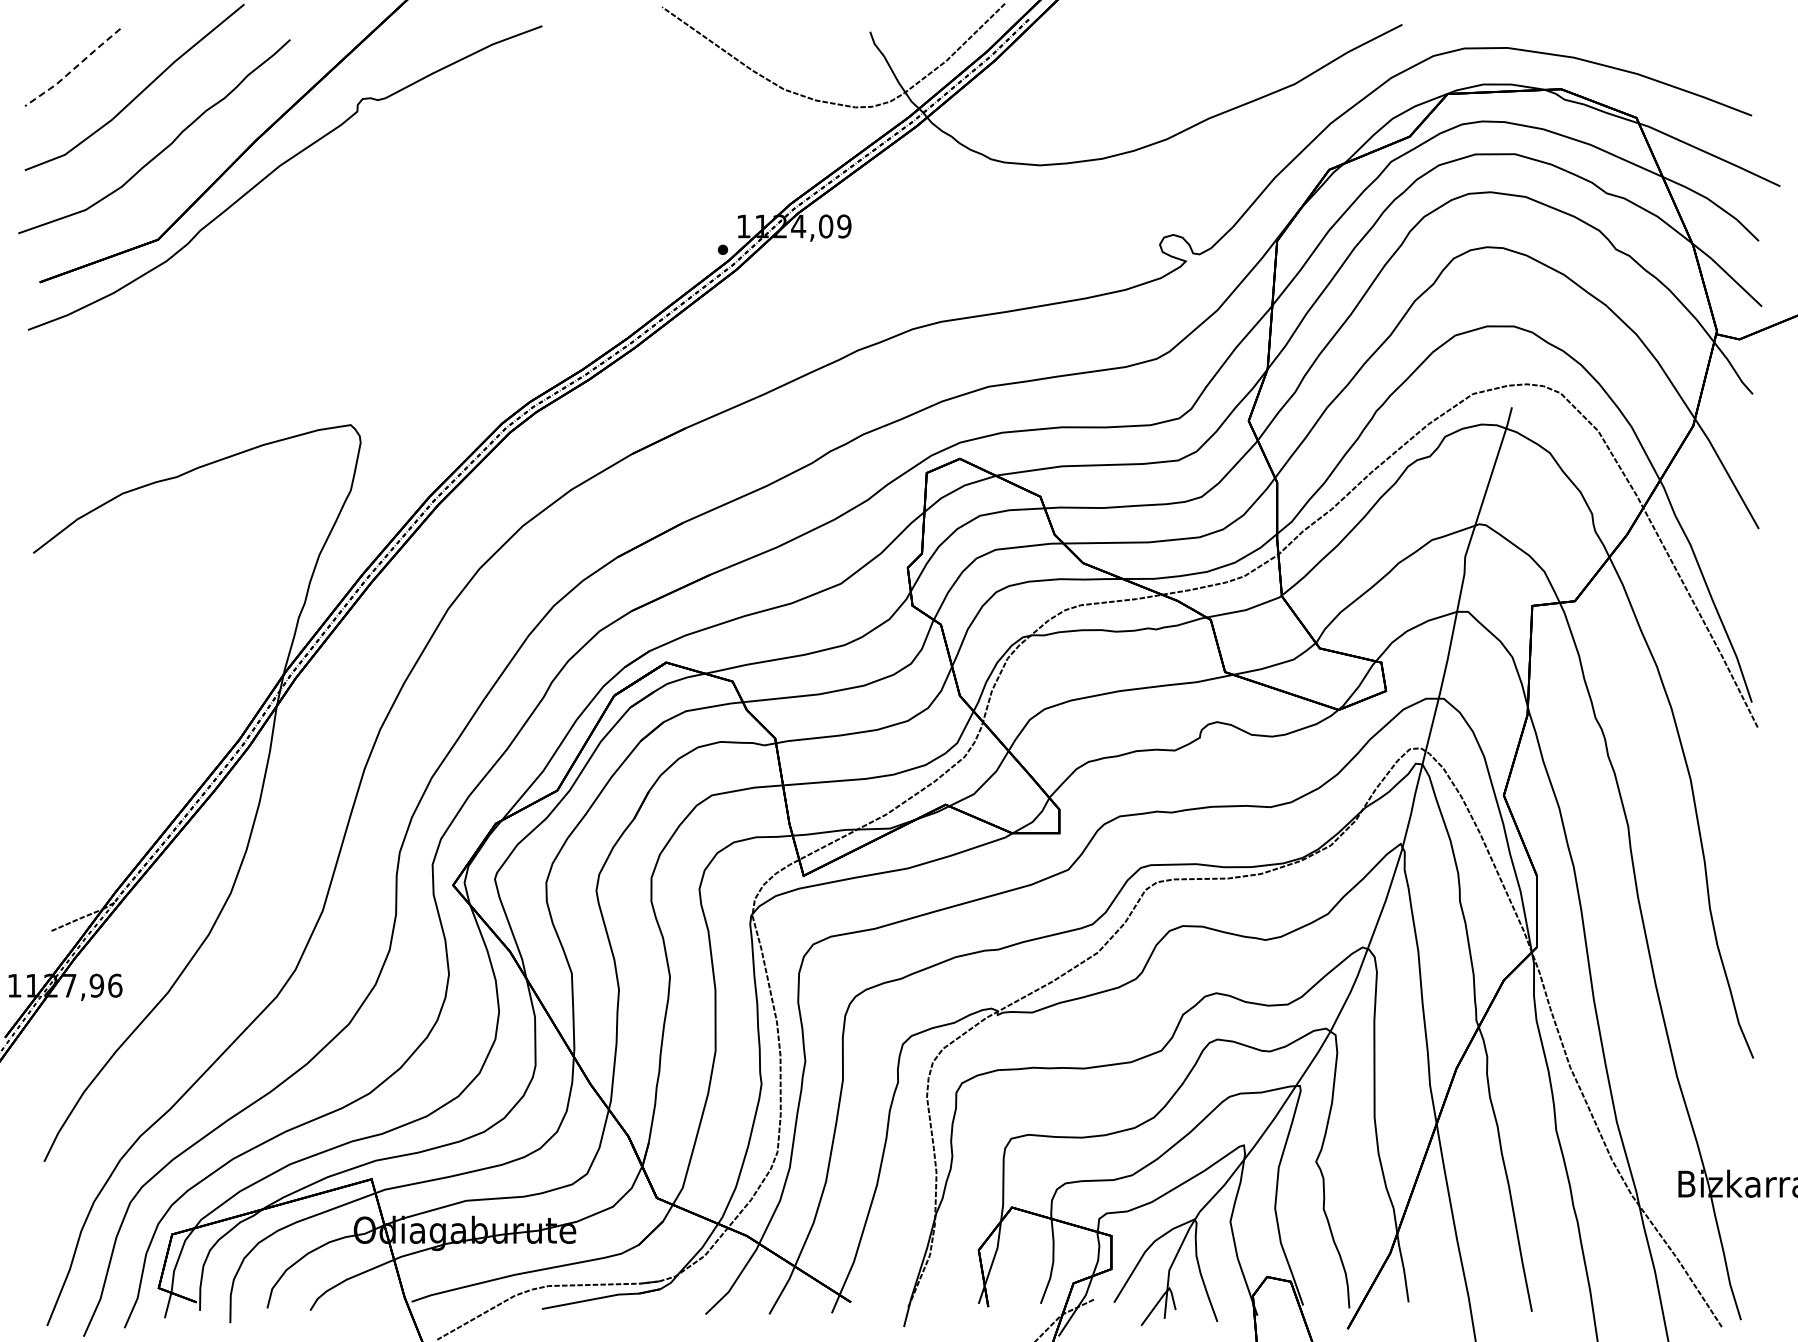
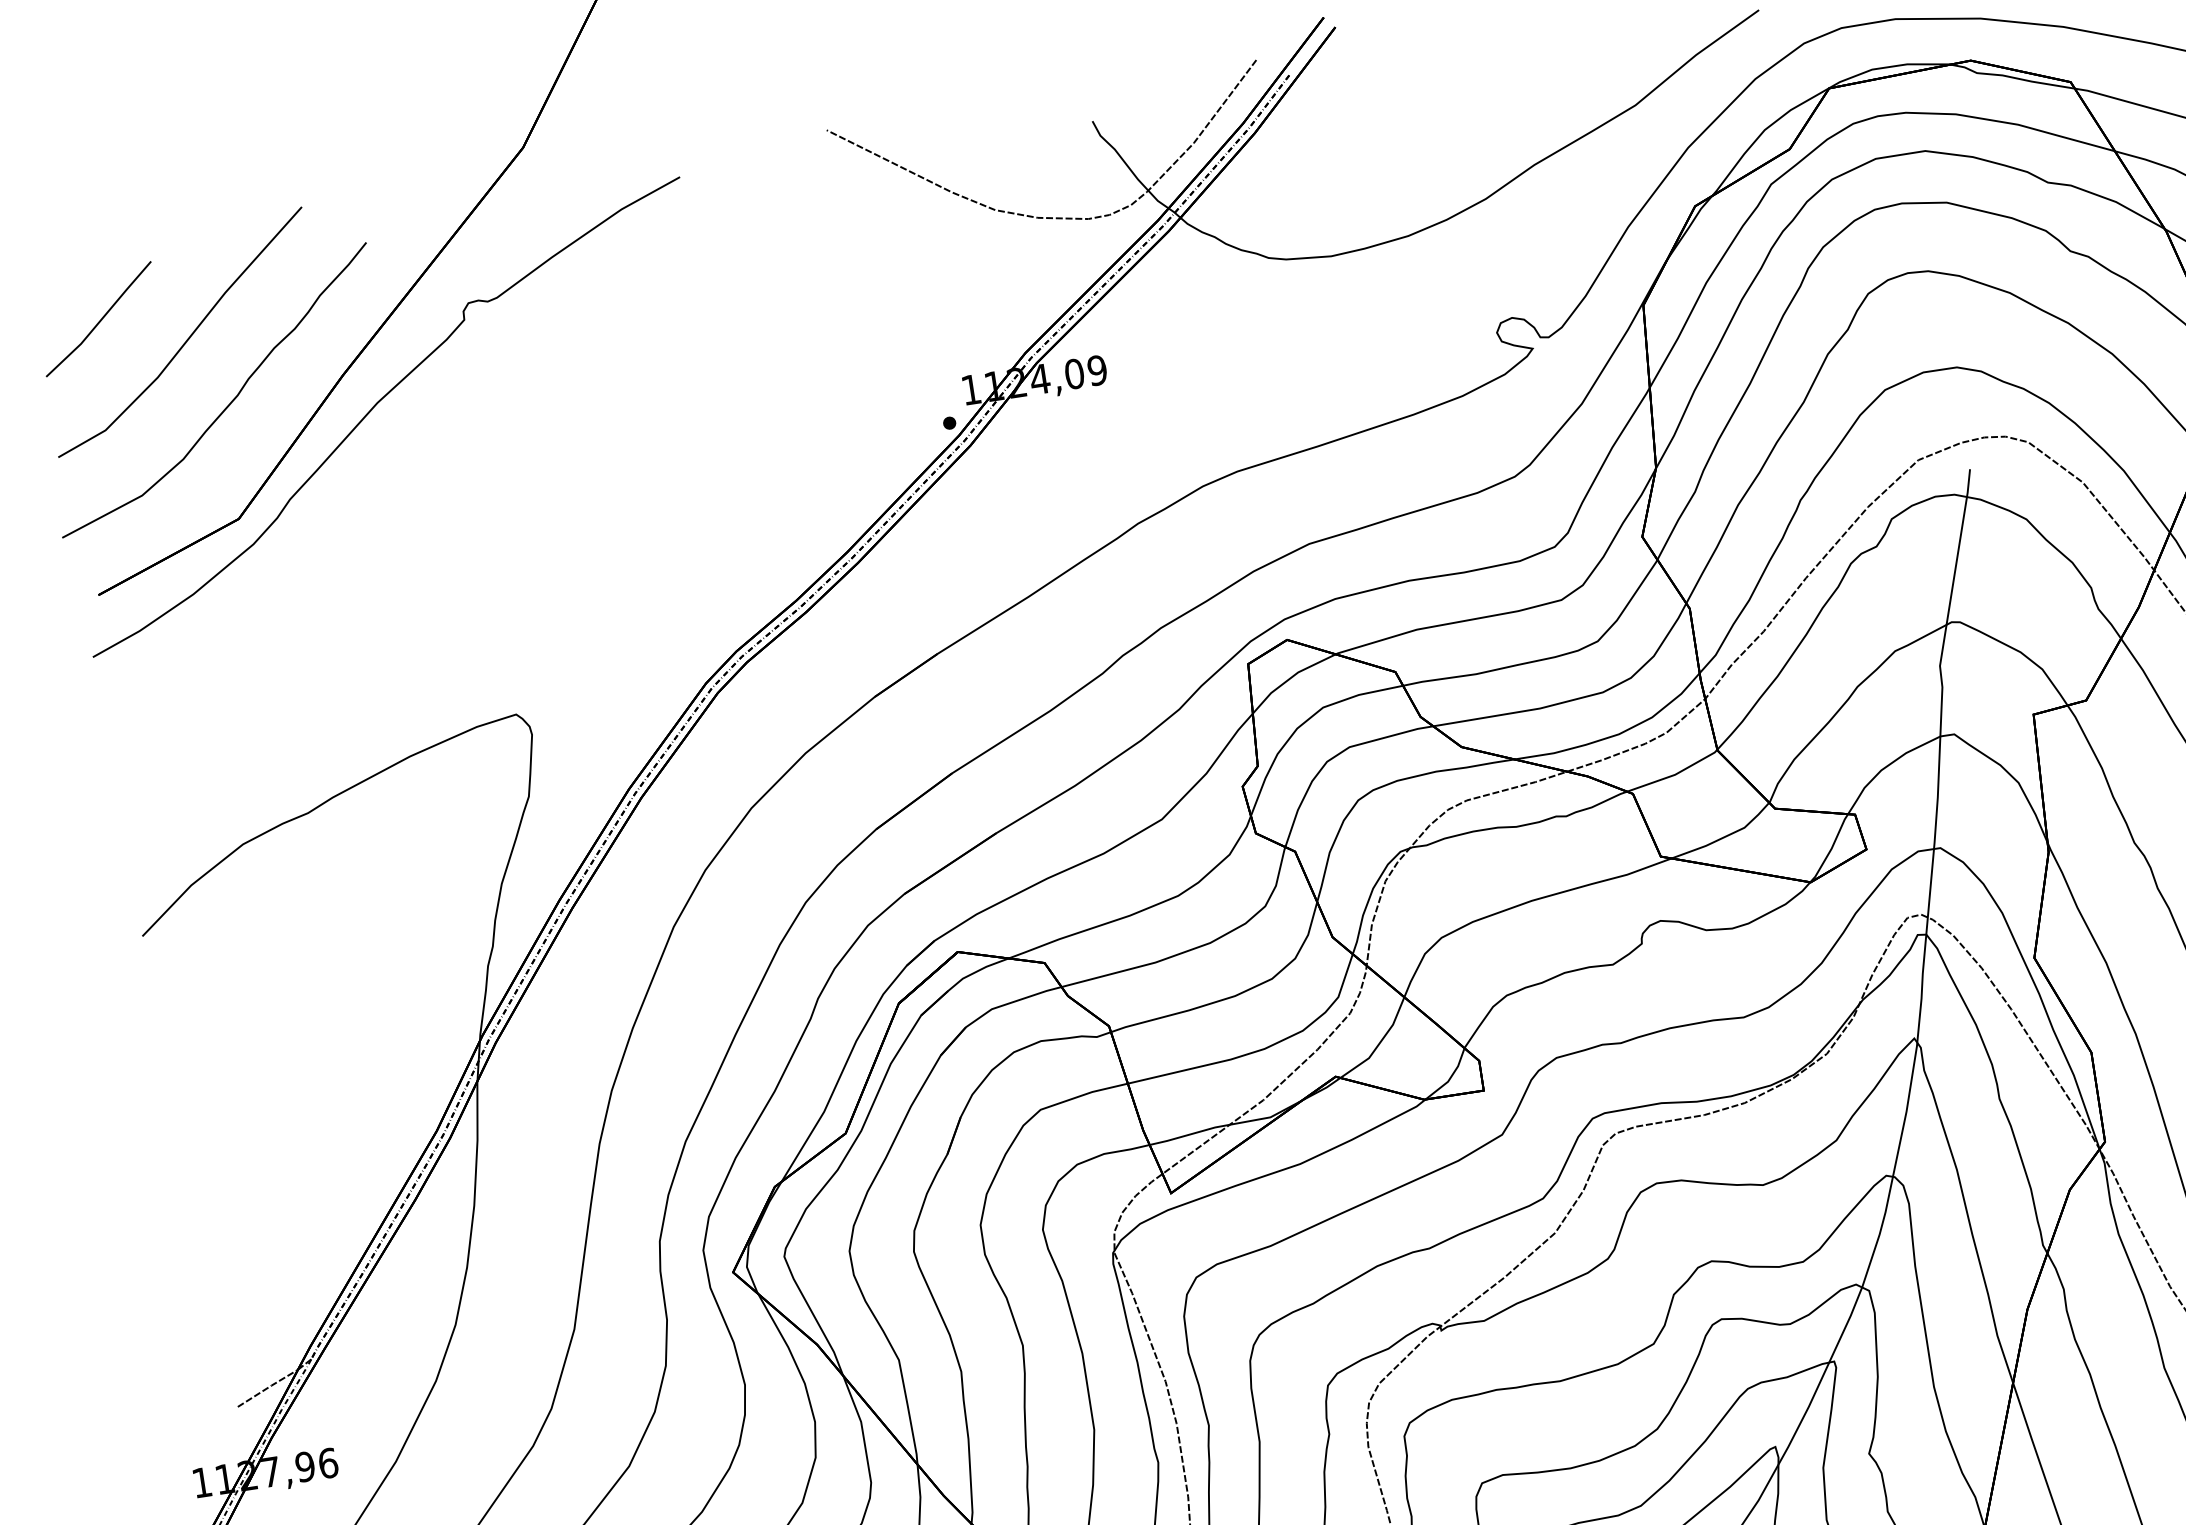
line: (73, 69) -> (99, 321), dashed -> solid

